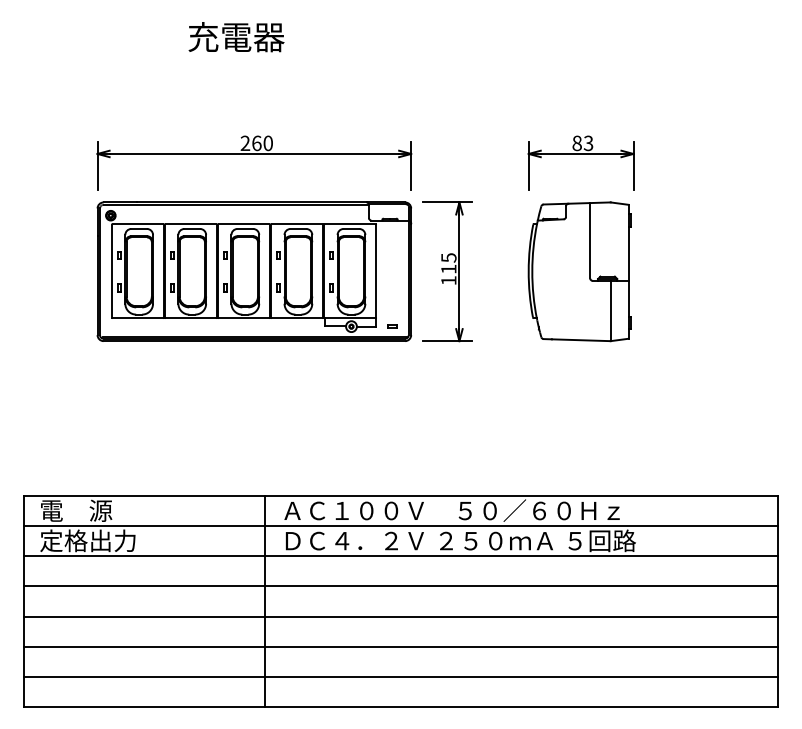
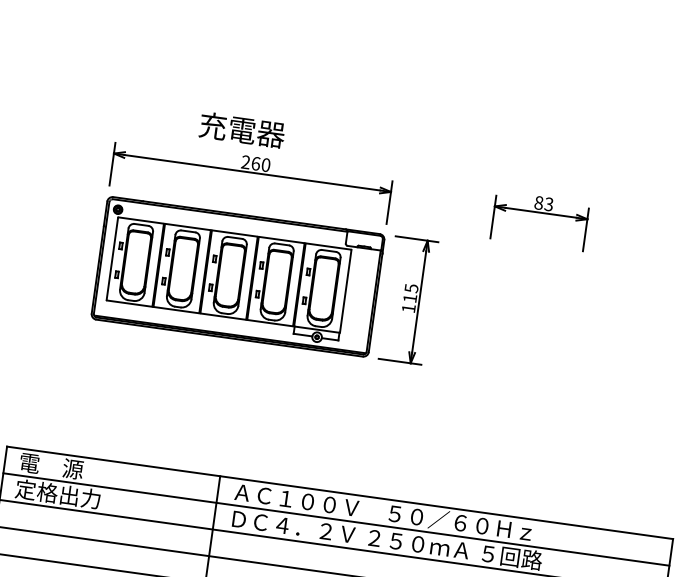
text: (236, 37) -> (242, 130), moved
part: (579, 271) -> (525, 316), removed
part: (392, 326) -> (353, 342), removed

